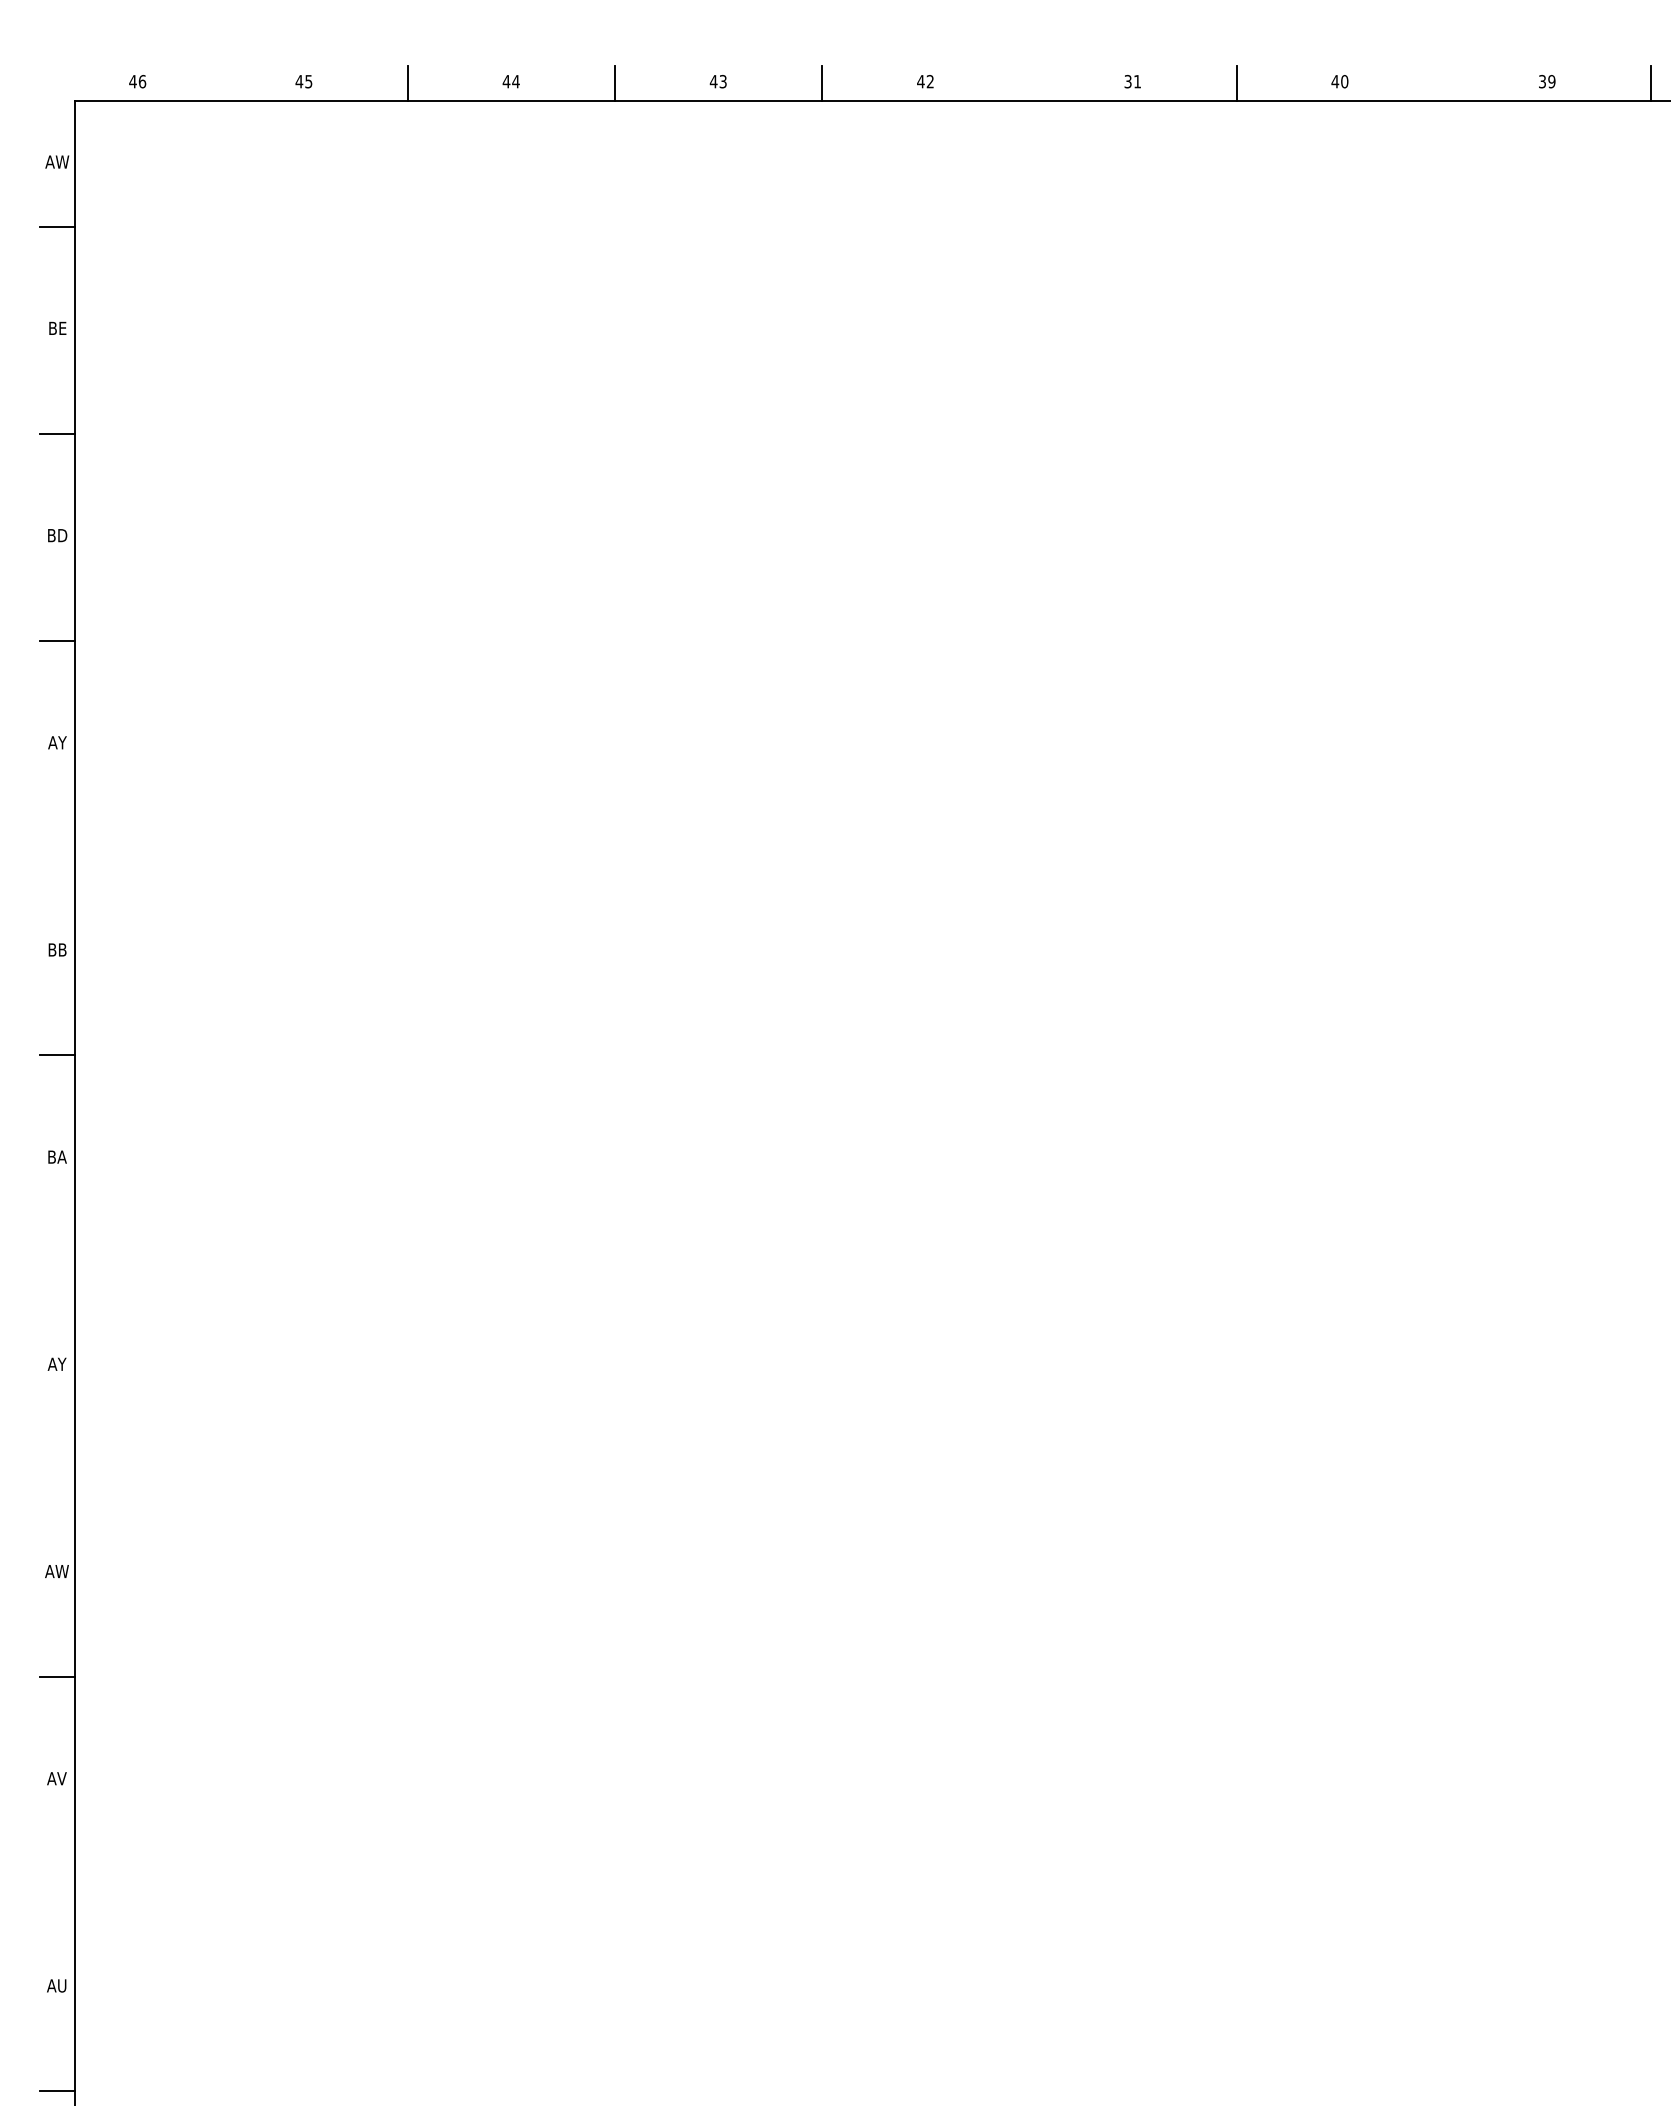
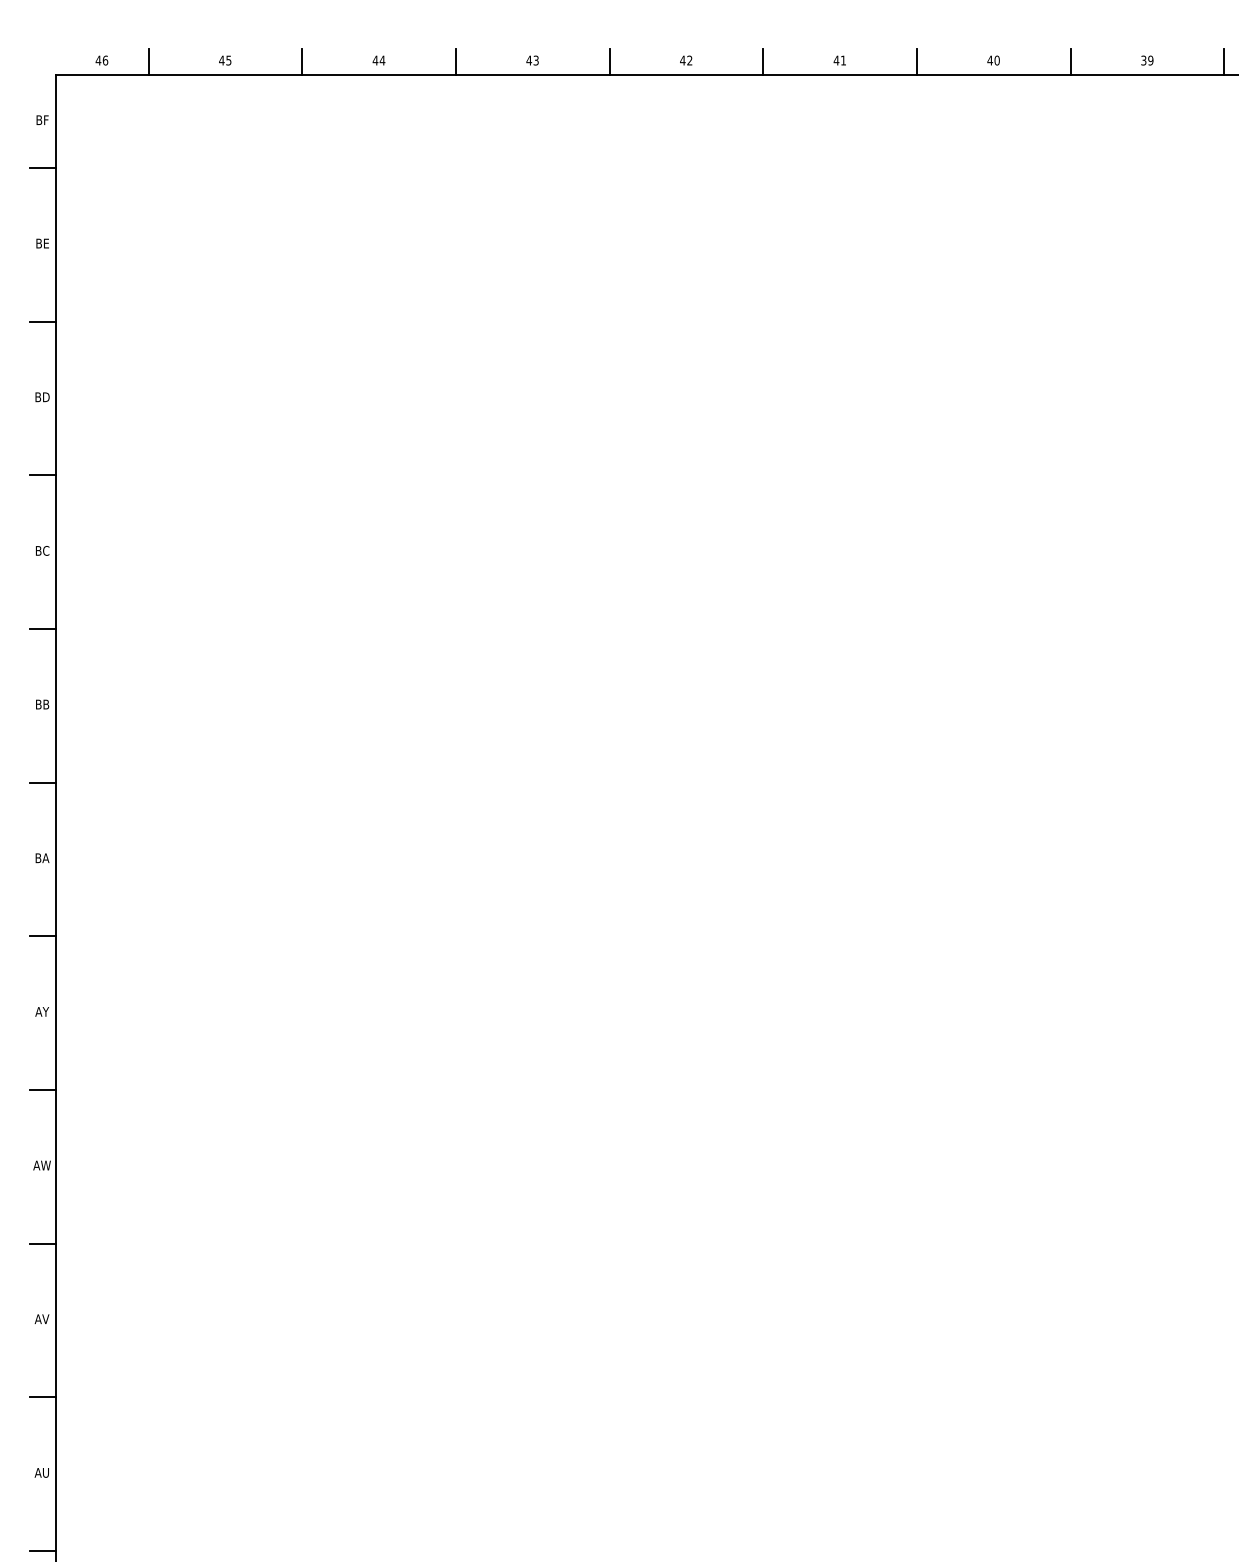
text: (1128, 81) -> (836, 60), 31 -> 41
line: (200, 82) -> (148, 61), added
line: (1029, 82) -> (763, 61), added
line: (1443, 82) -> (1070, 61), added
text: (57, 162) -> (42, 120), AW -> BF
text: (57, 742) -> (42, 550), AY -> BC
line: (57, 848) -> (42, 629), added
line: (57, 1262) -> (42, 936), added
line: (57, 1470) -> (42, 1090), added
line: (57, 1884) -> (42, 1397), added

